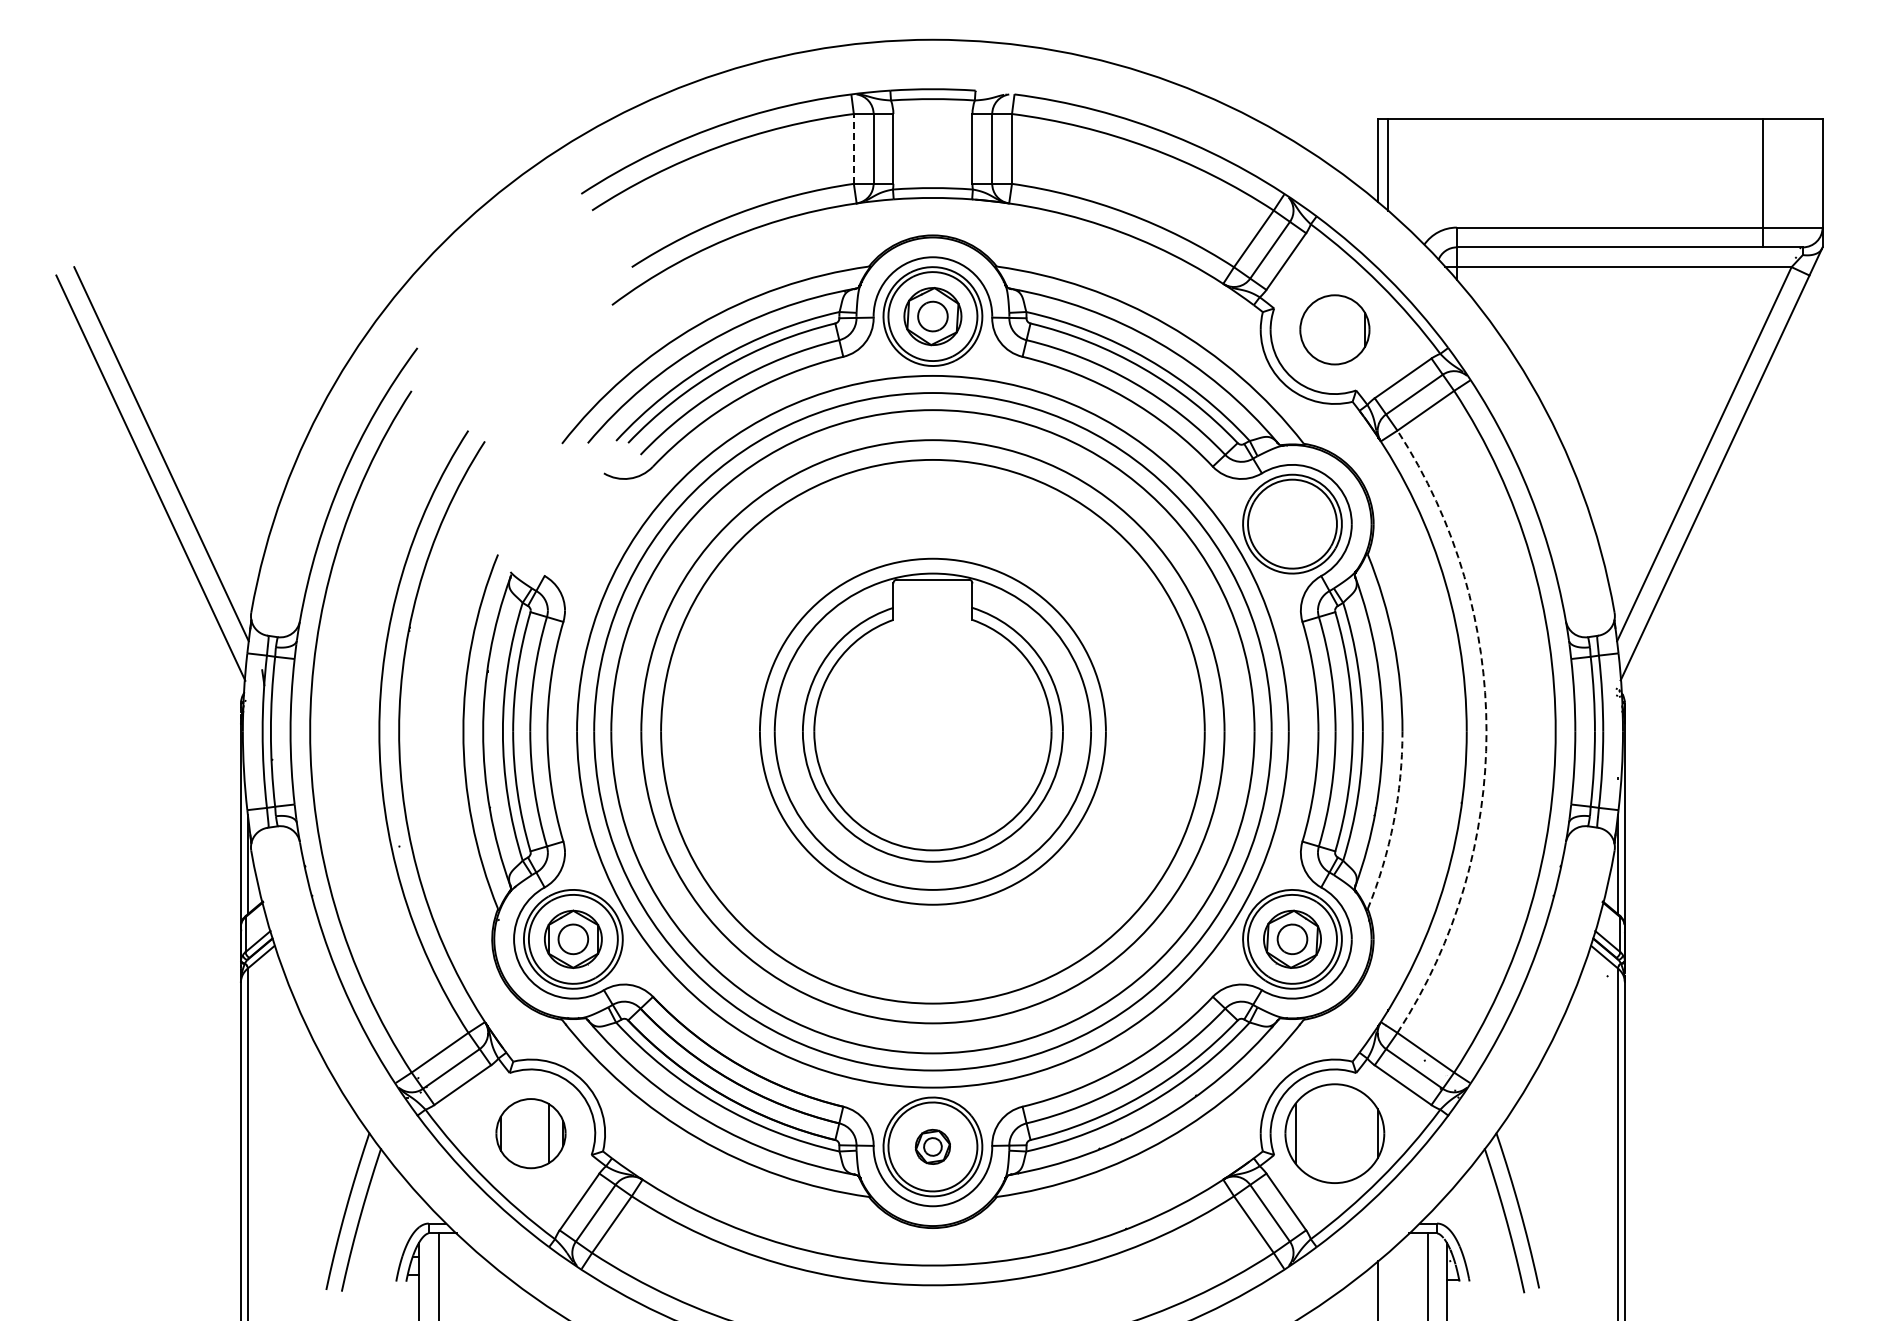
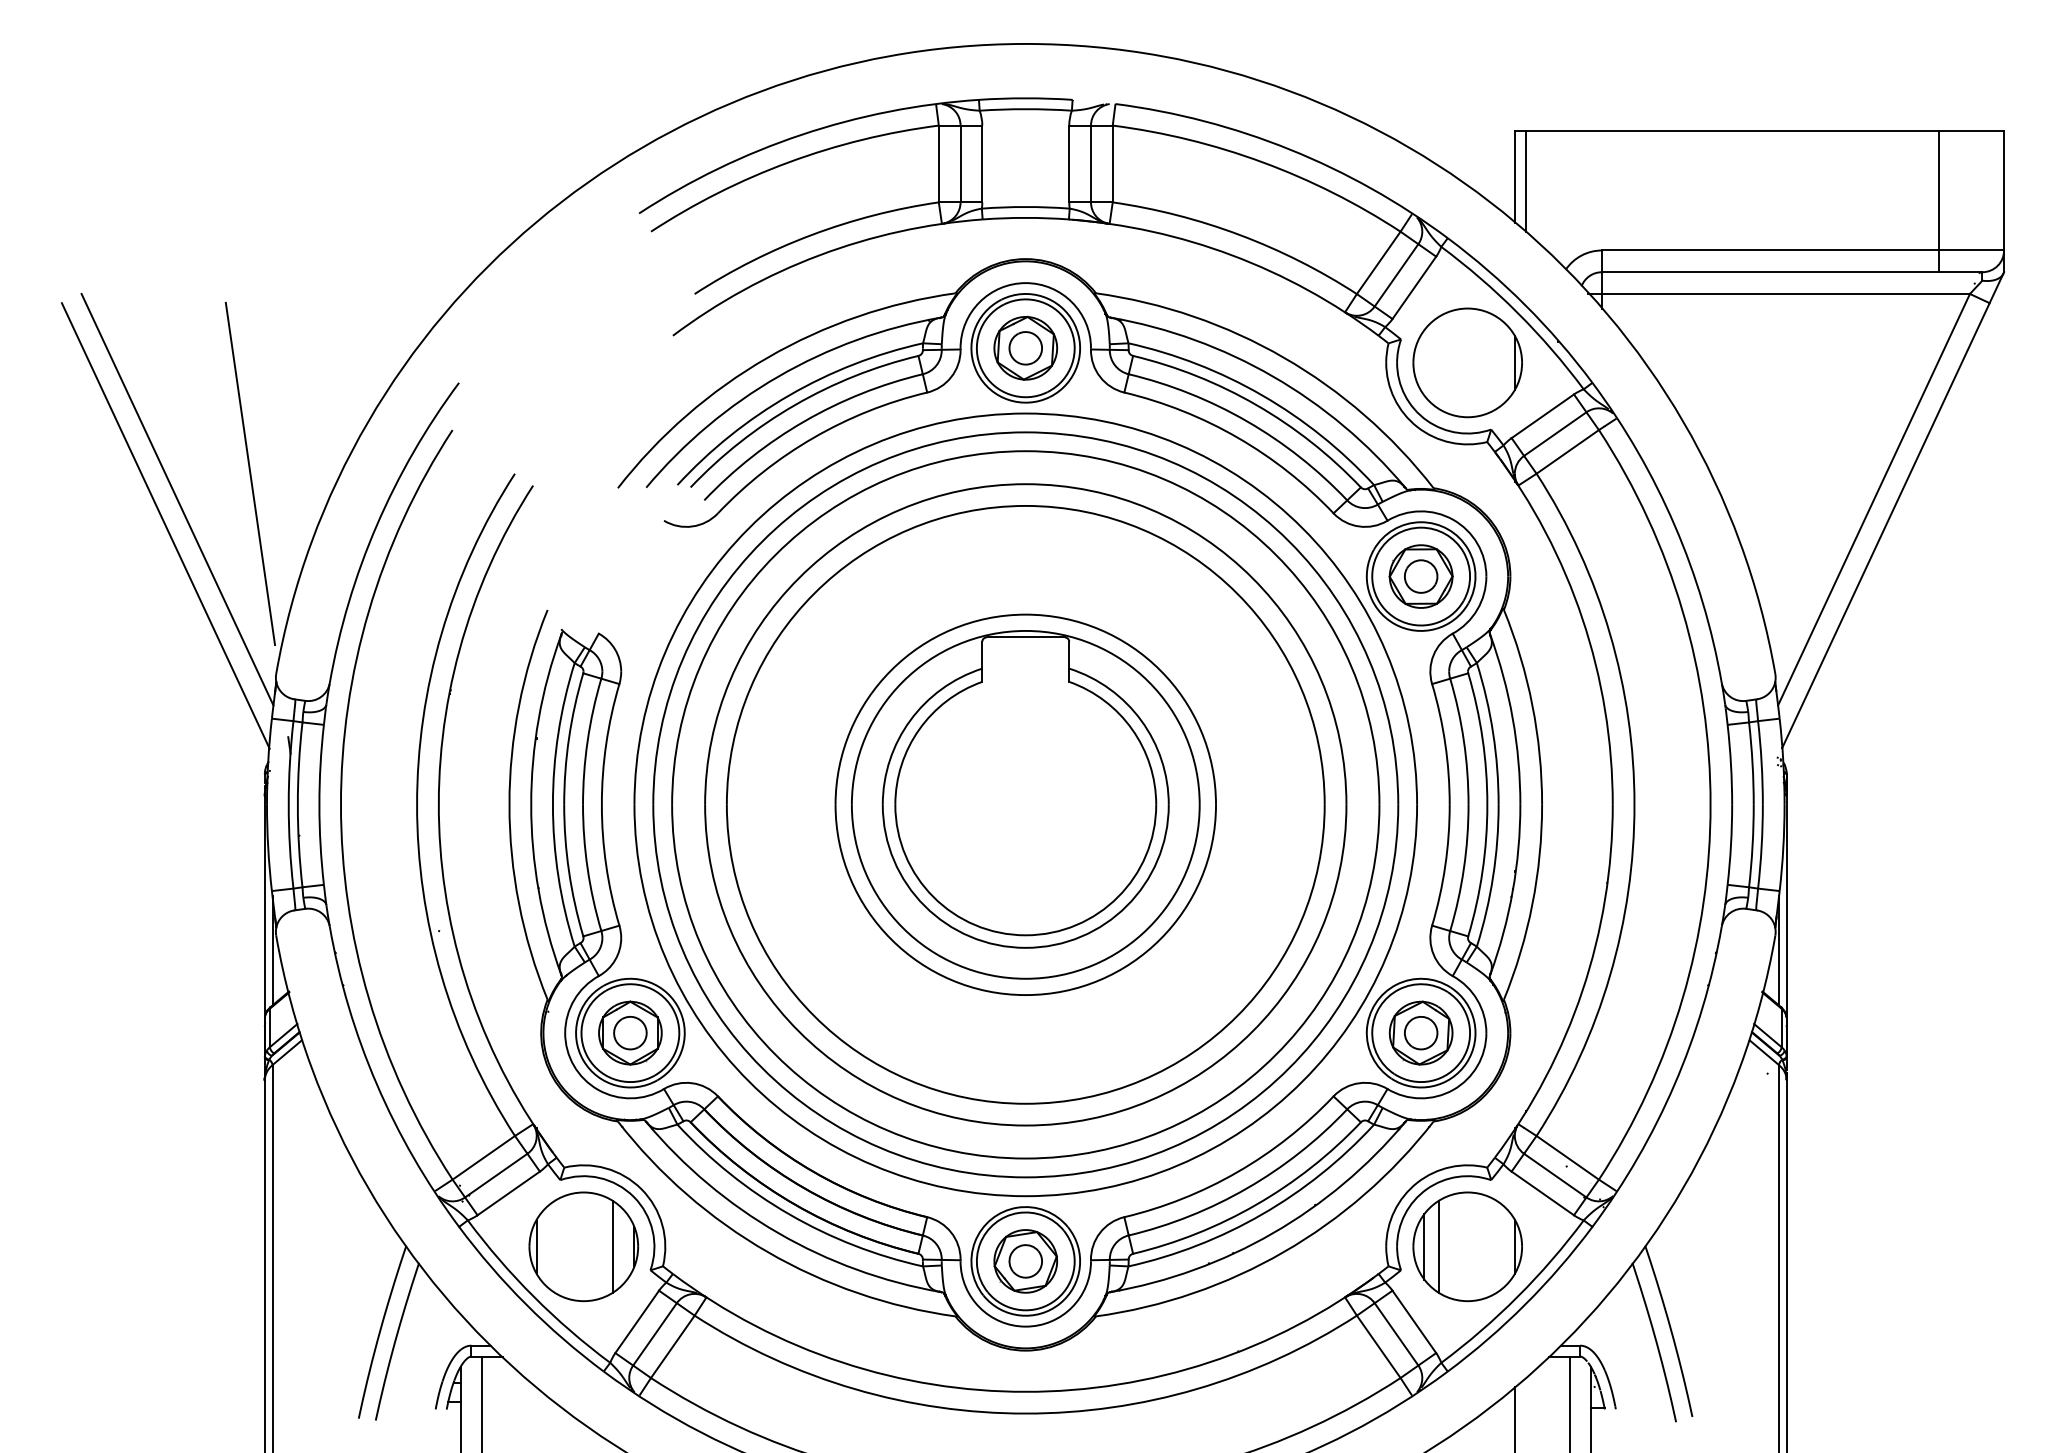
line: (853, 148) -> (938, 163), dashed -> solid
part: (1334, 329) -> (1467, 362), size x1.43
line: (227, 430) -> (250, 473), added
part: (1292, 523) -> (1421, 575), added
arc: (1486, 731) -> (1634, 804), dashed -> solid
arc: (1393, 822) -> (1532, 904), dashed -> solid
part: (530, 1133) -> (583, 1246), size x1.43
line: (1308, 1133) -> (1438, 1246), added
part: (932, 1146) -> (1025, 1260), size x1.67

